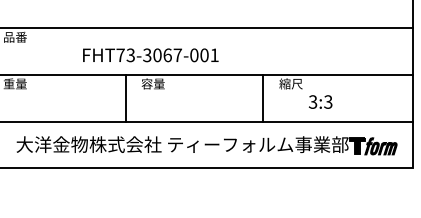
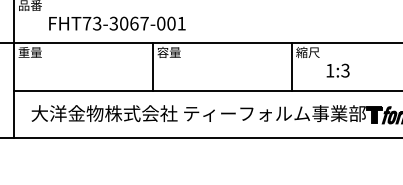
text: (150, 55) -> (117, 23), moved
line: (126, 98) -> (153, 67), moved
line: (263, 98) -> (292, 67), moved
text: (312, 101) -> (329, 70), 3:3 -> 1:3

